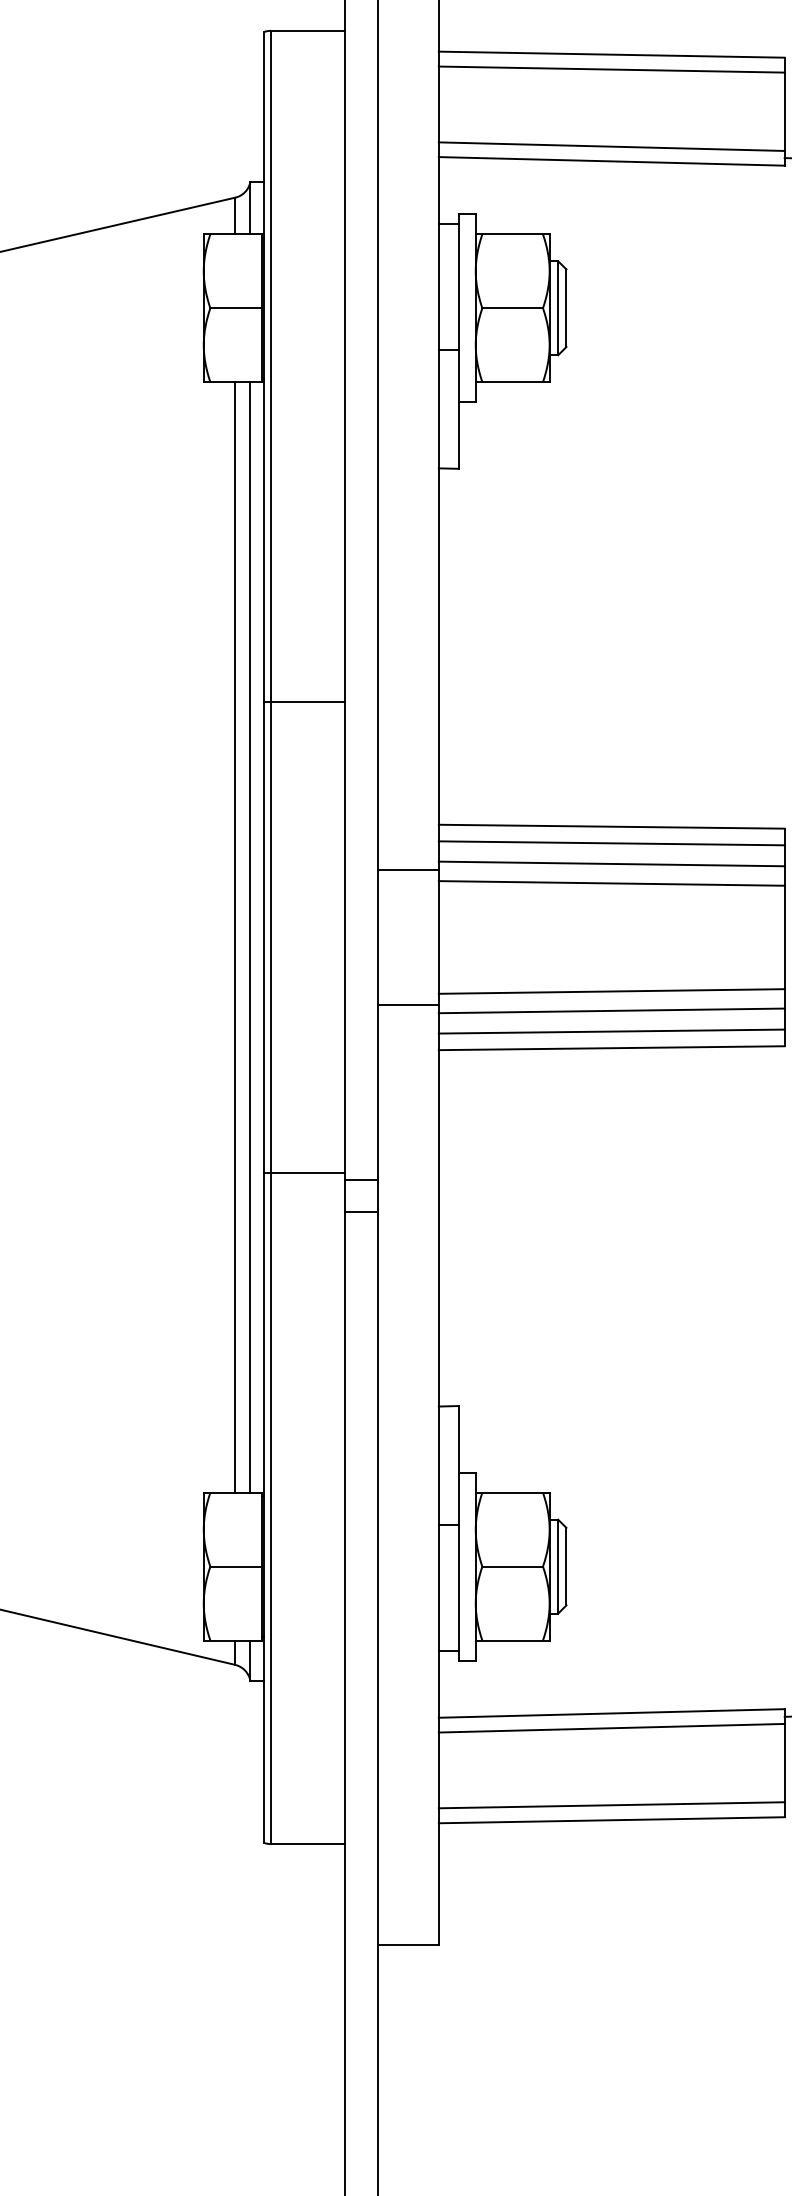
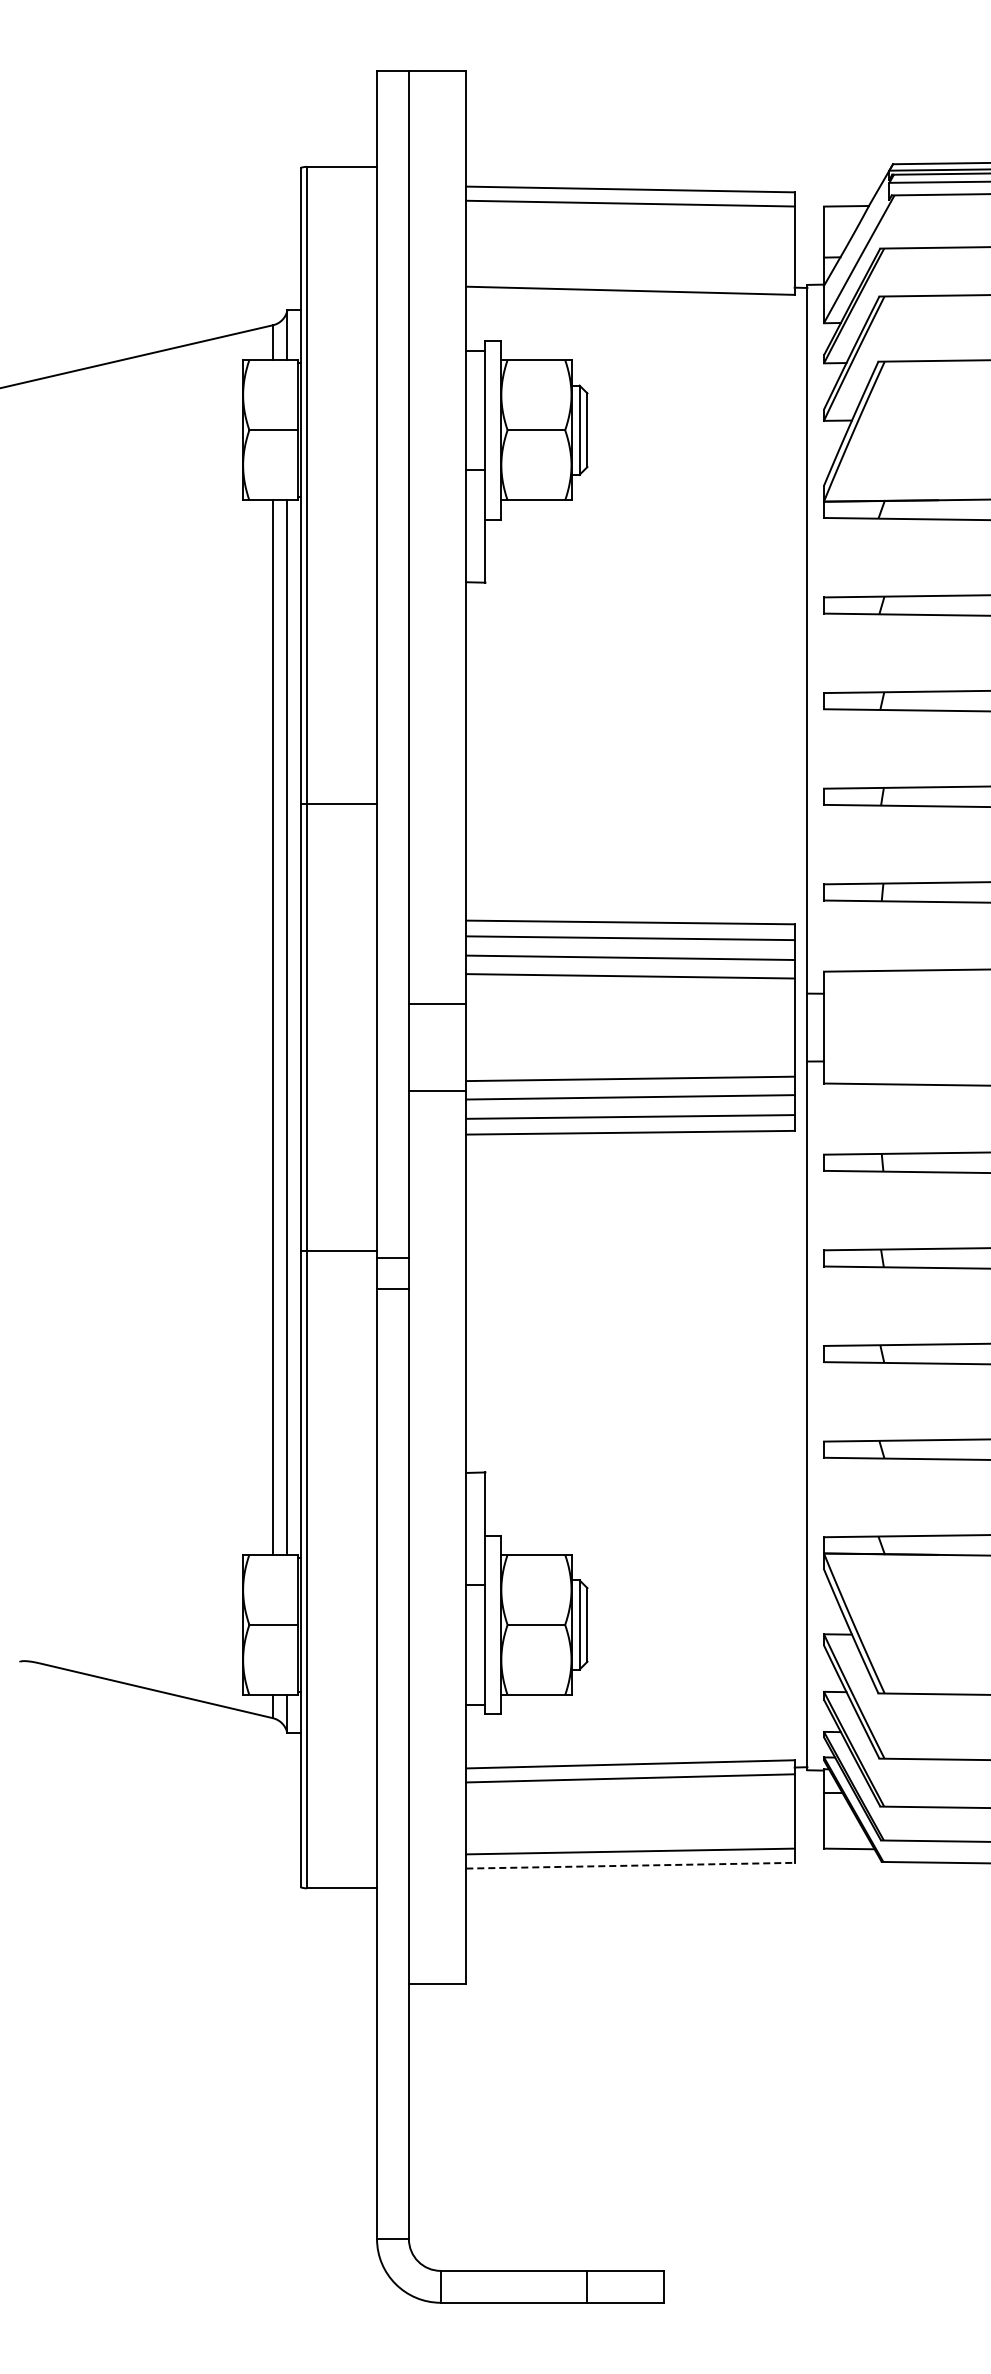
line: (611, 146) -> (630, 276), removed
line: (408, 869) -> (437, 1003), moved
line: (611, 1820) -> (630, 1865), solid -> dashed

